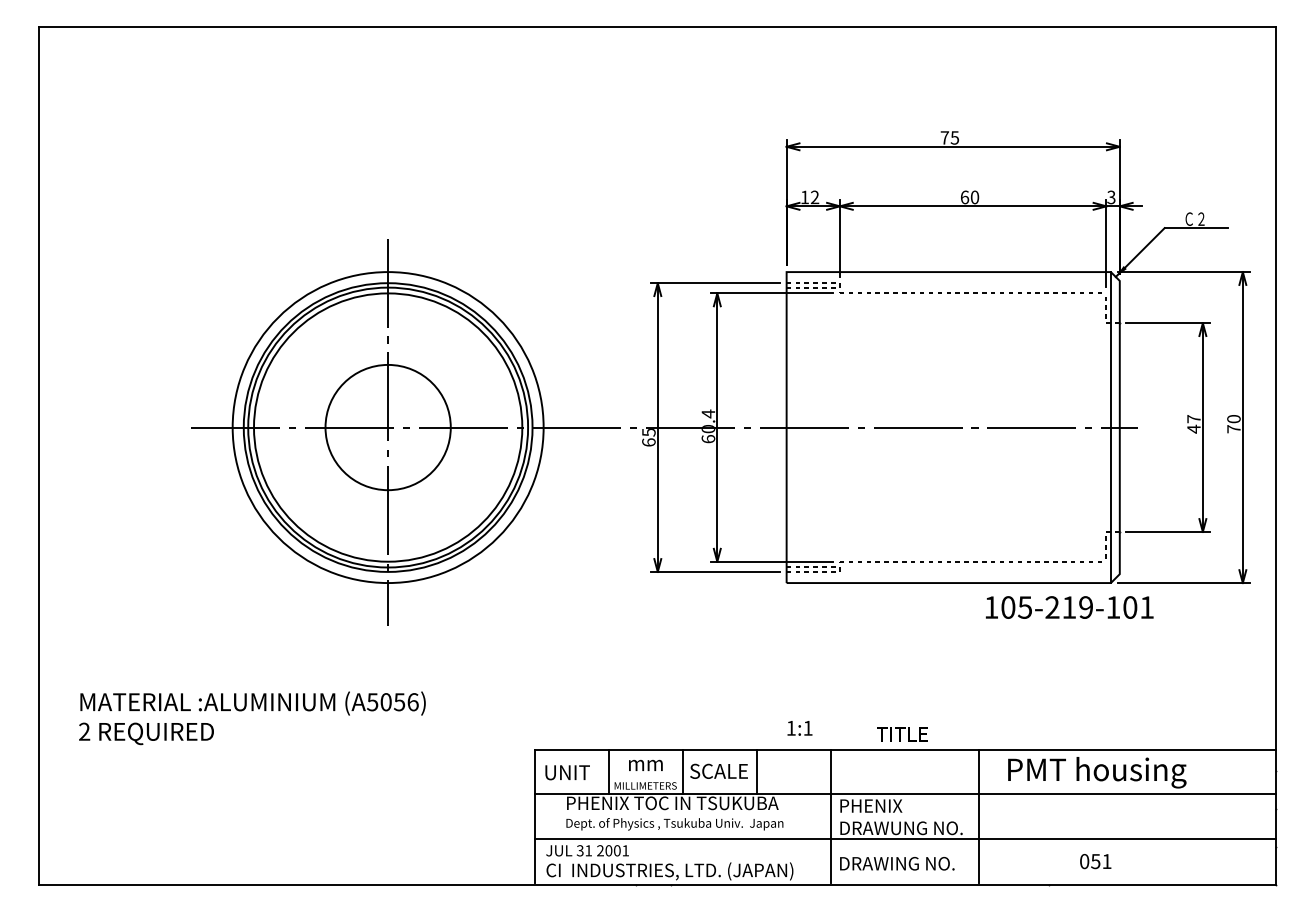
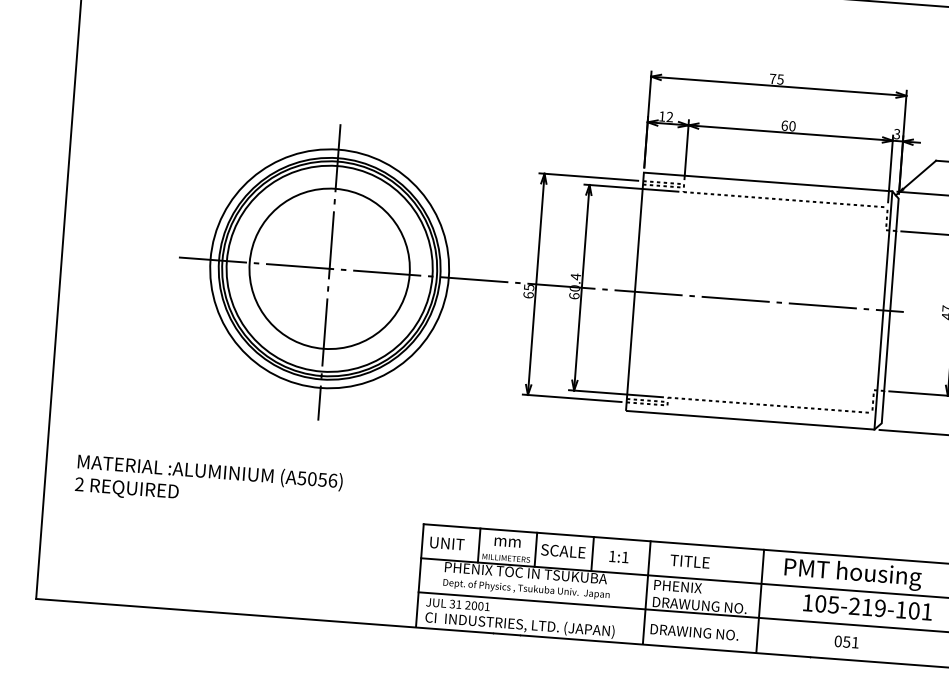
circle: (387, 427) -> (329, 268), size x1.67
text: (1069, 607) -> (867, 607), moved
text: (799, 728) -> (618, 557), moved
text: (902, 734) -> (690, 561), moved

